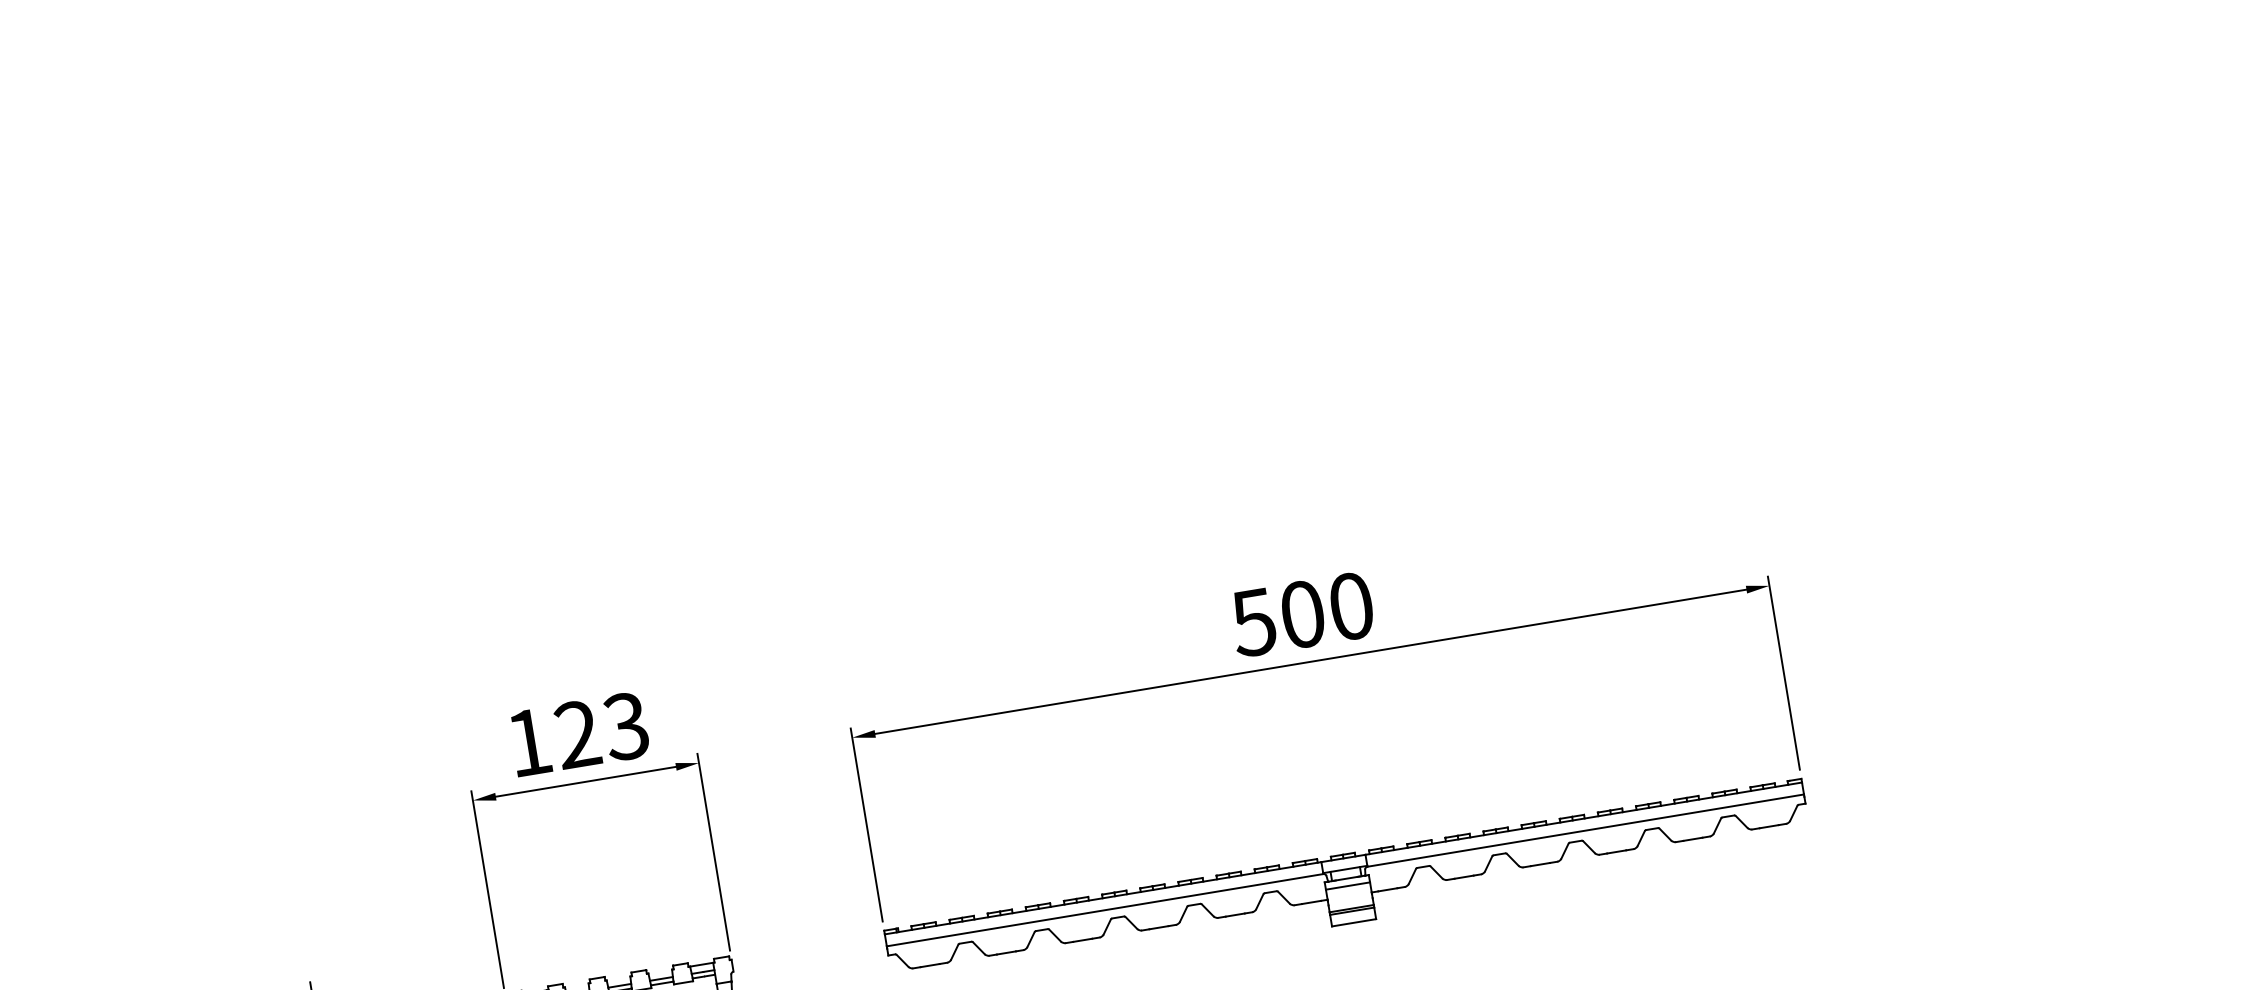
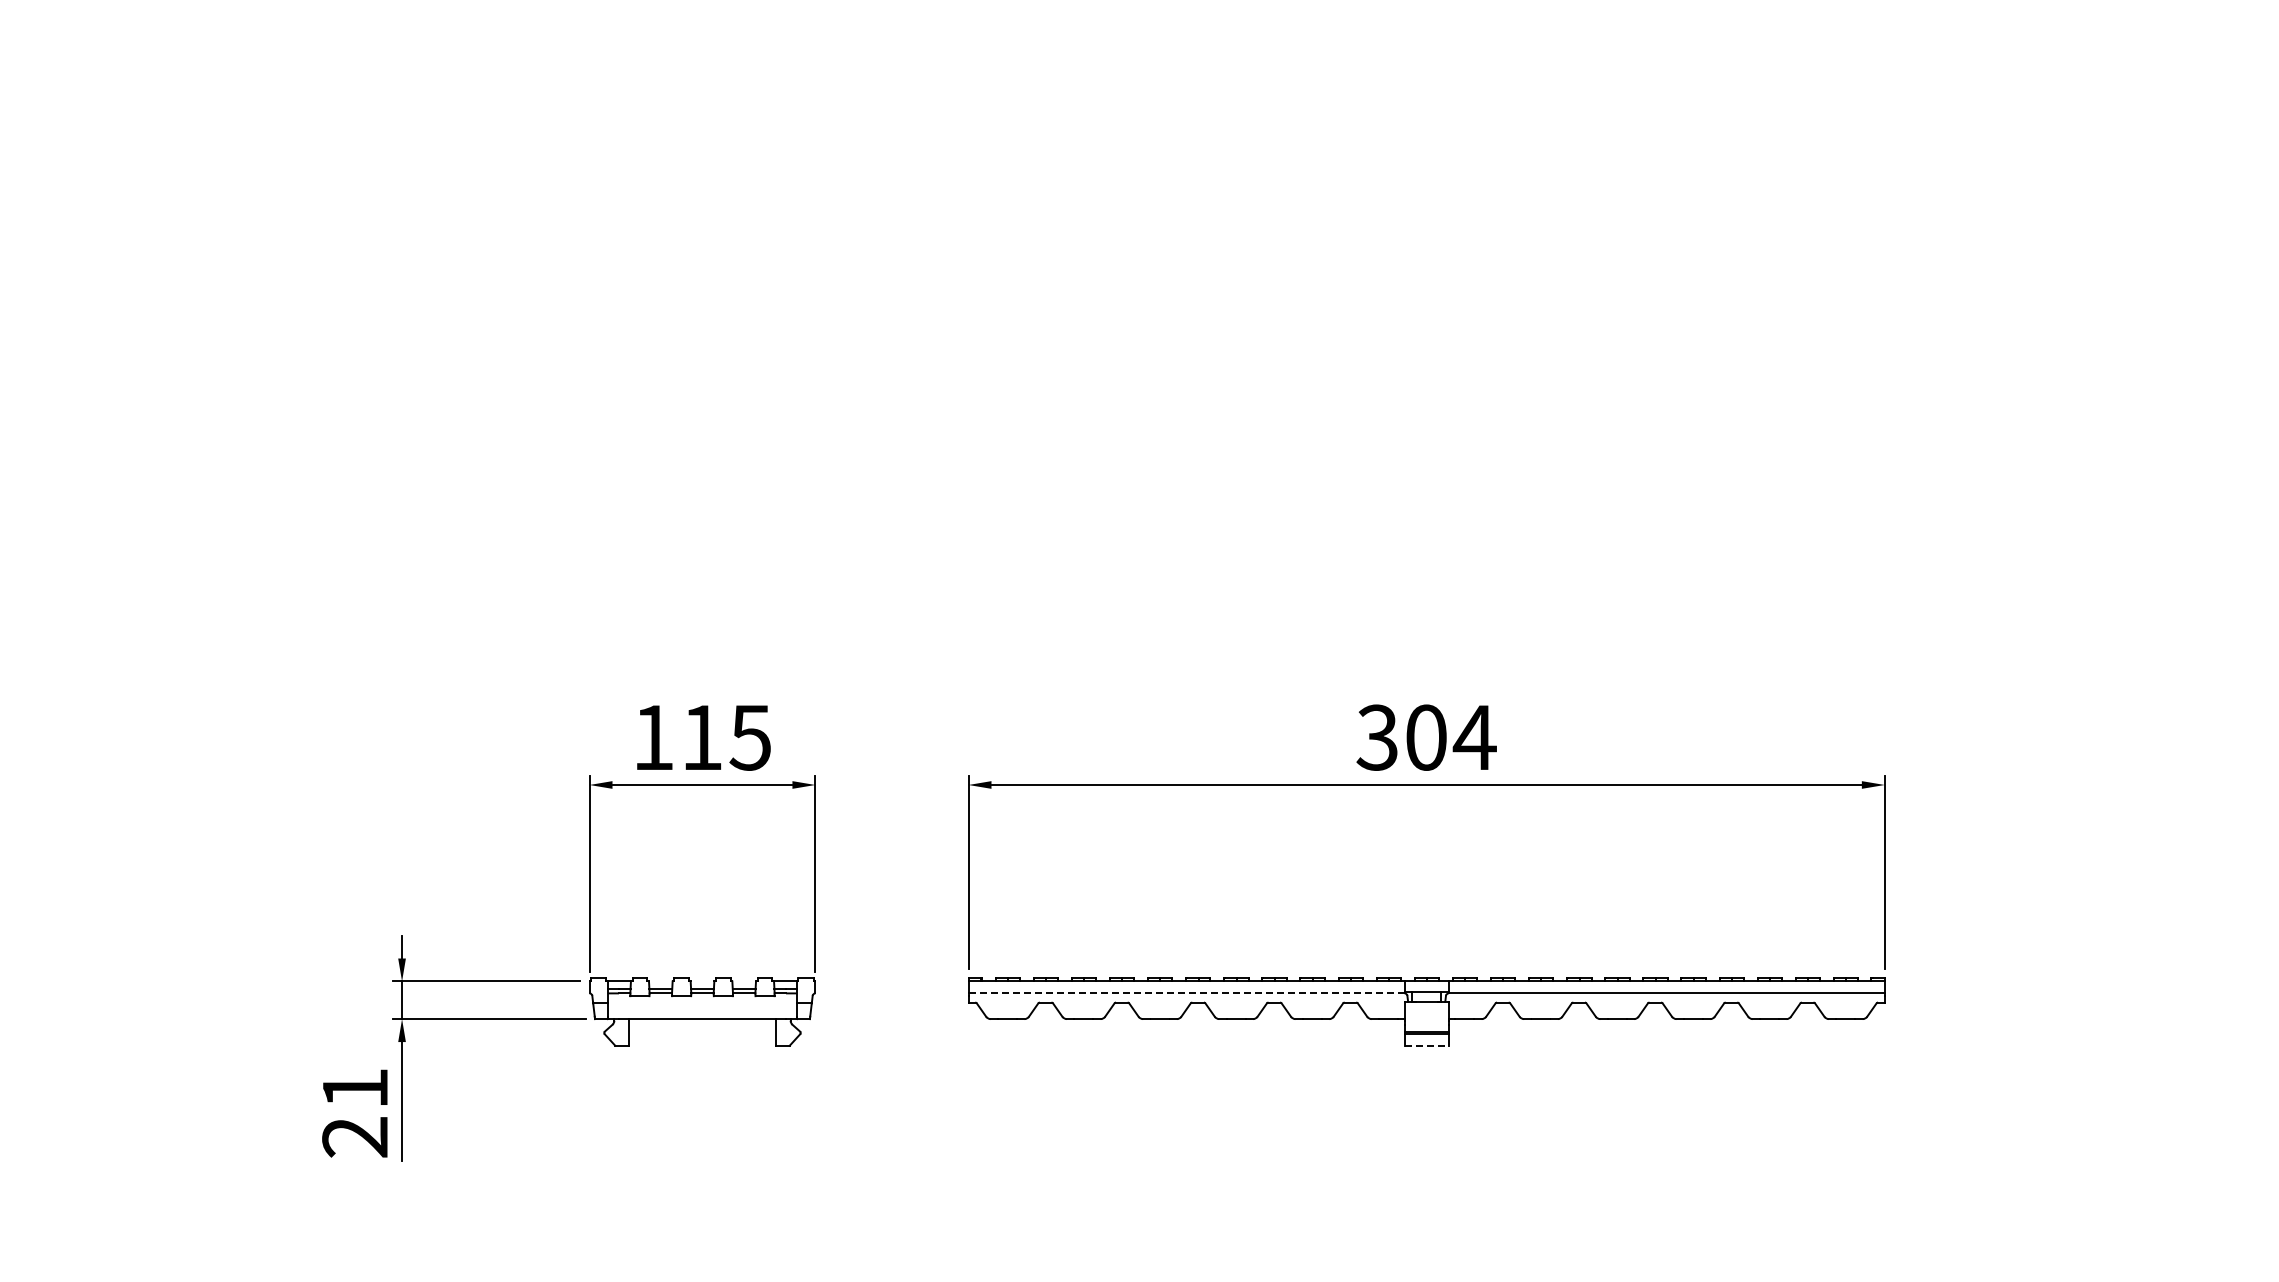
text: (1302, 614) -> (1426, 737), 500 -> 304
text: (601, 730) -> (725, 737), 123 -> 115
line: (1347, 886) -> (1426, 1009), removed
line: (1105, 910) -> (1186, 993), solid -> dashed
line: (1354, 922) -> (1427, 1045), solid -> dashed

